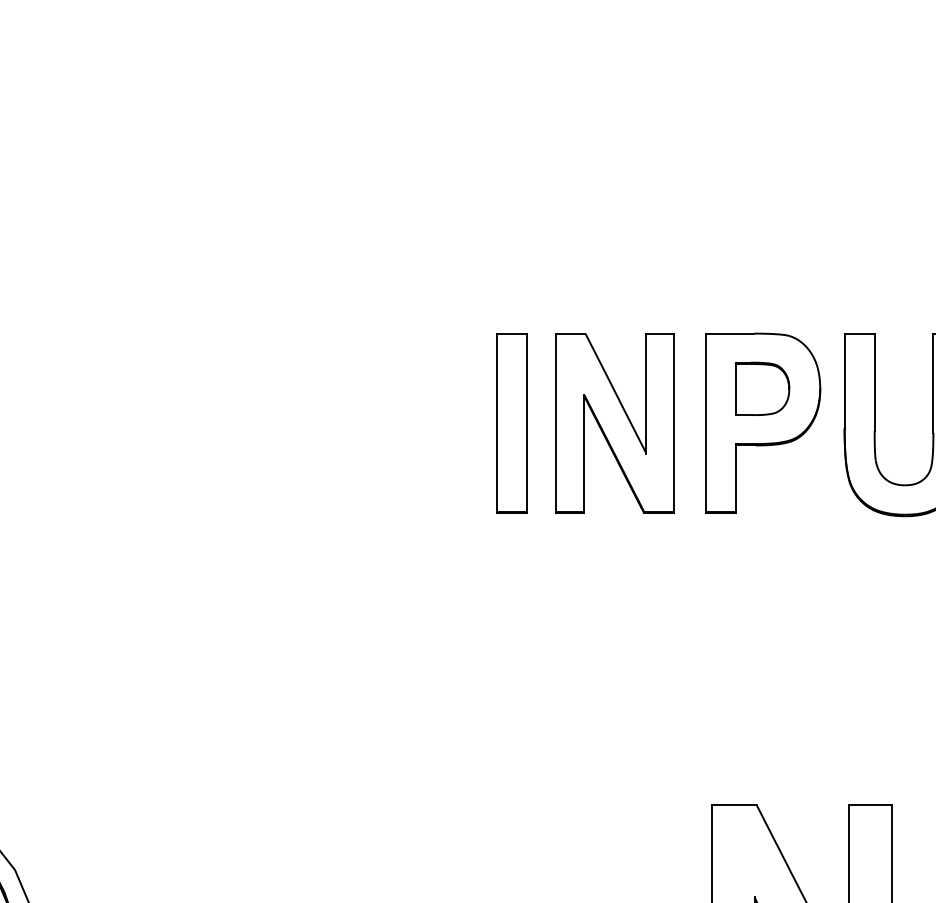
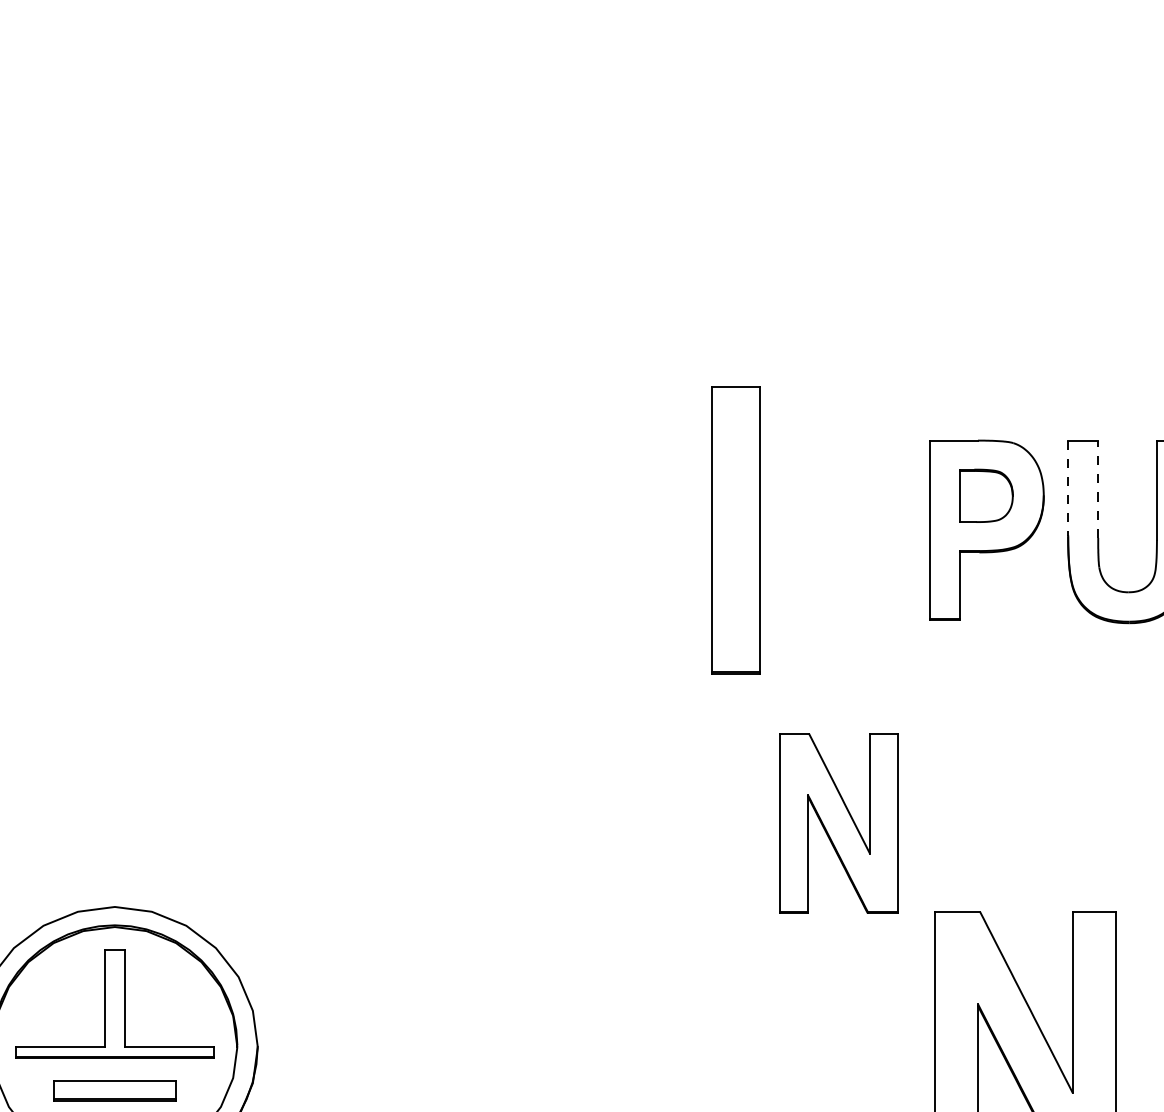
line: (844, 381) -> (1068, 488), solid -> dashed
line: (874, 382) -> (1098, 489), solid -> dashed
part: (511, 423) -> (735, 530), size x1.6
part: (614, 423) -> (838, 823), moved

